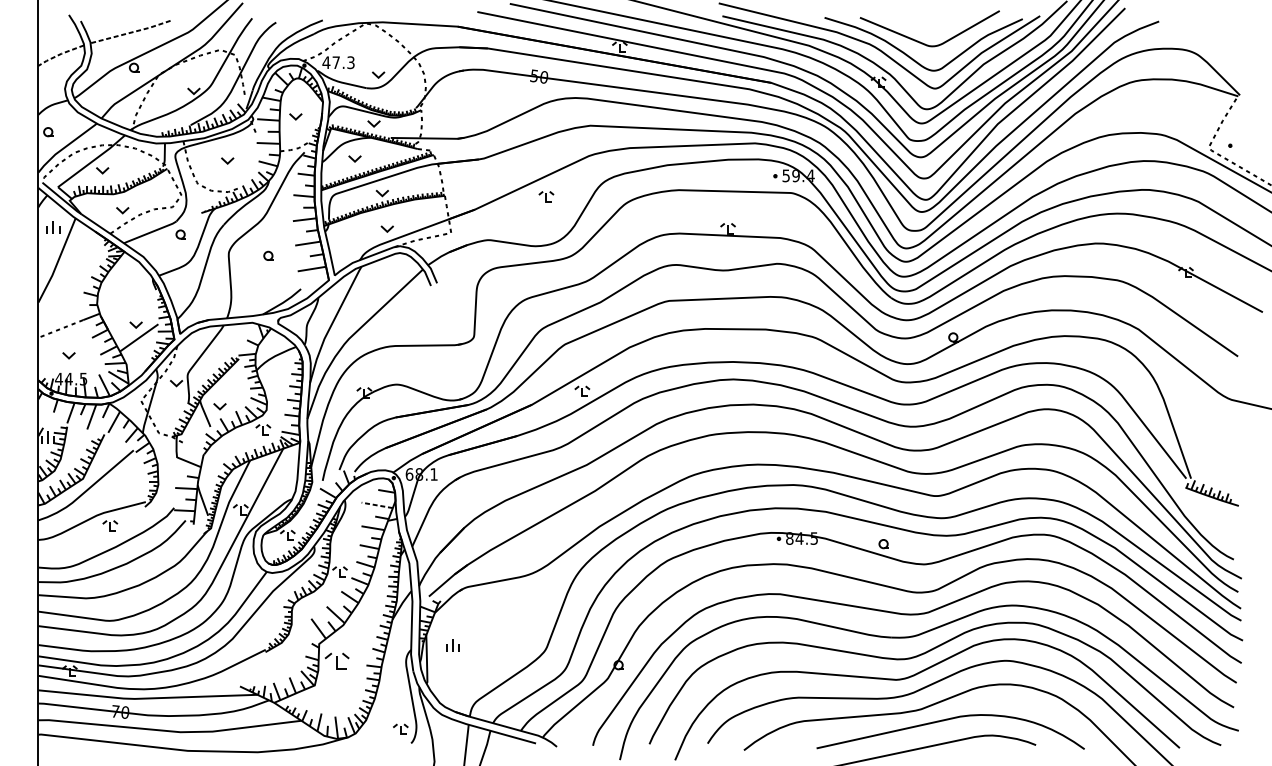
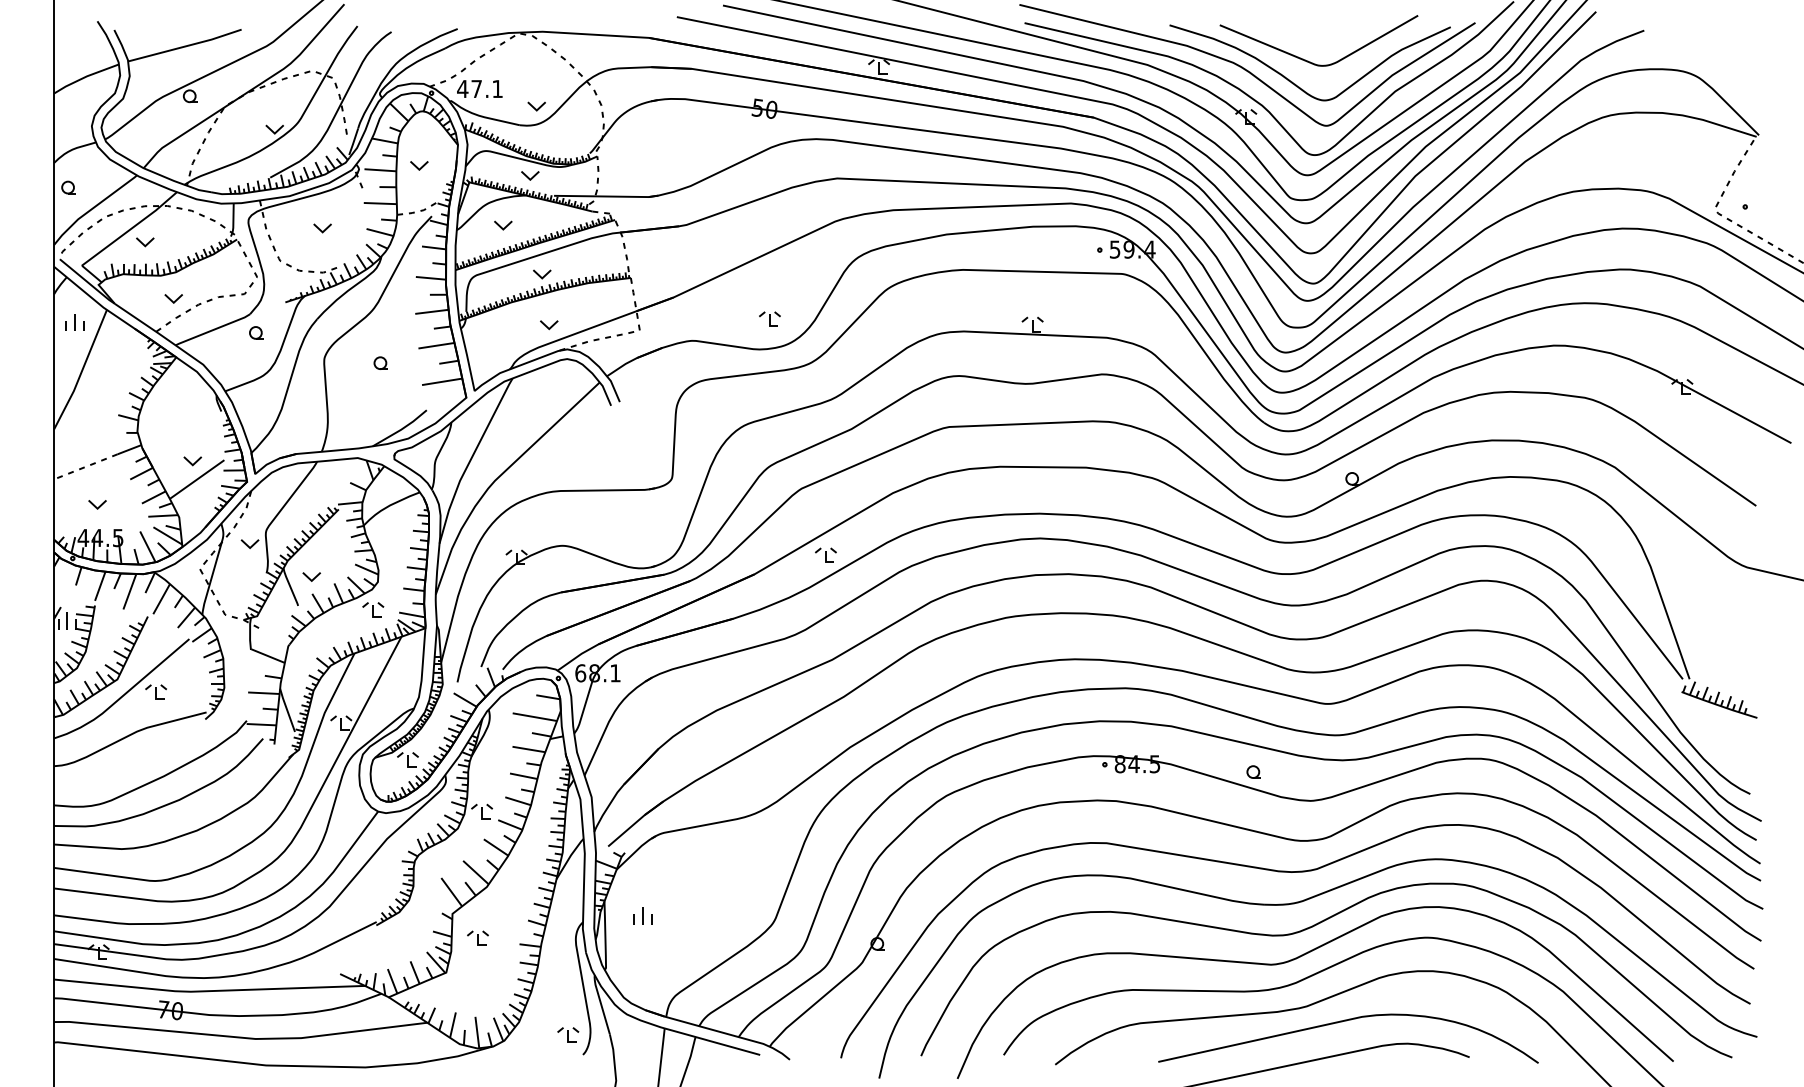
line: (131, 32) -> (185, 46), dashed -> solid
line: (60, 54) -> (85, 77), dashed -> solid
text: (350, 62) -> (497, 88), 47.3 -> 47.1
part: (546, 196) -> (769, 318), moved
line: (376, 505) -> (534, 717), dashed -> solid
part: (109, 525) -> (155, 691), moved
part: (336, 660) -> (477, 937), size x0.62

